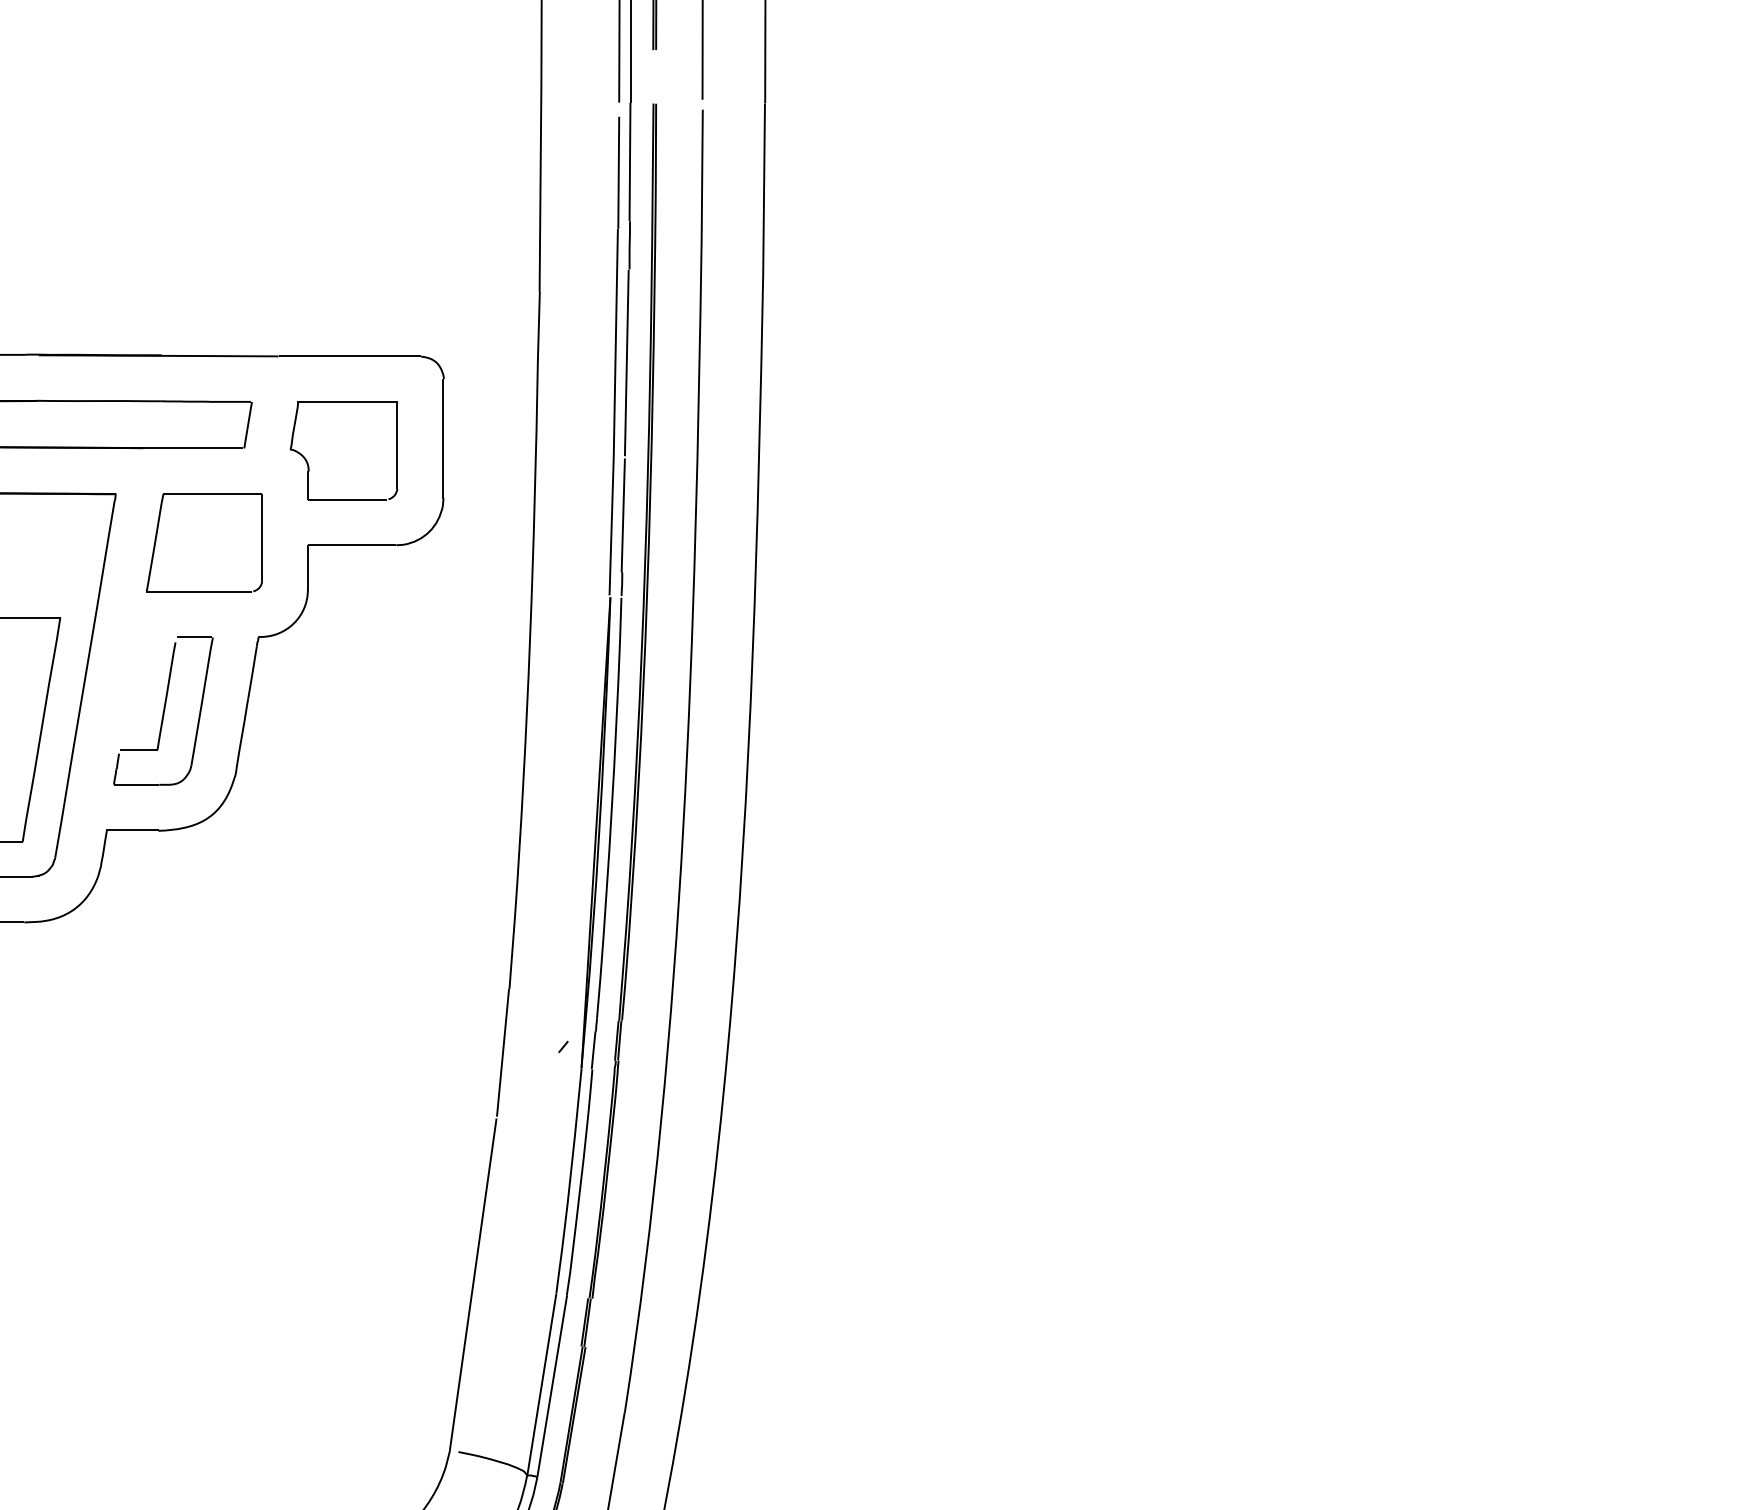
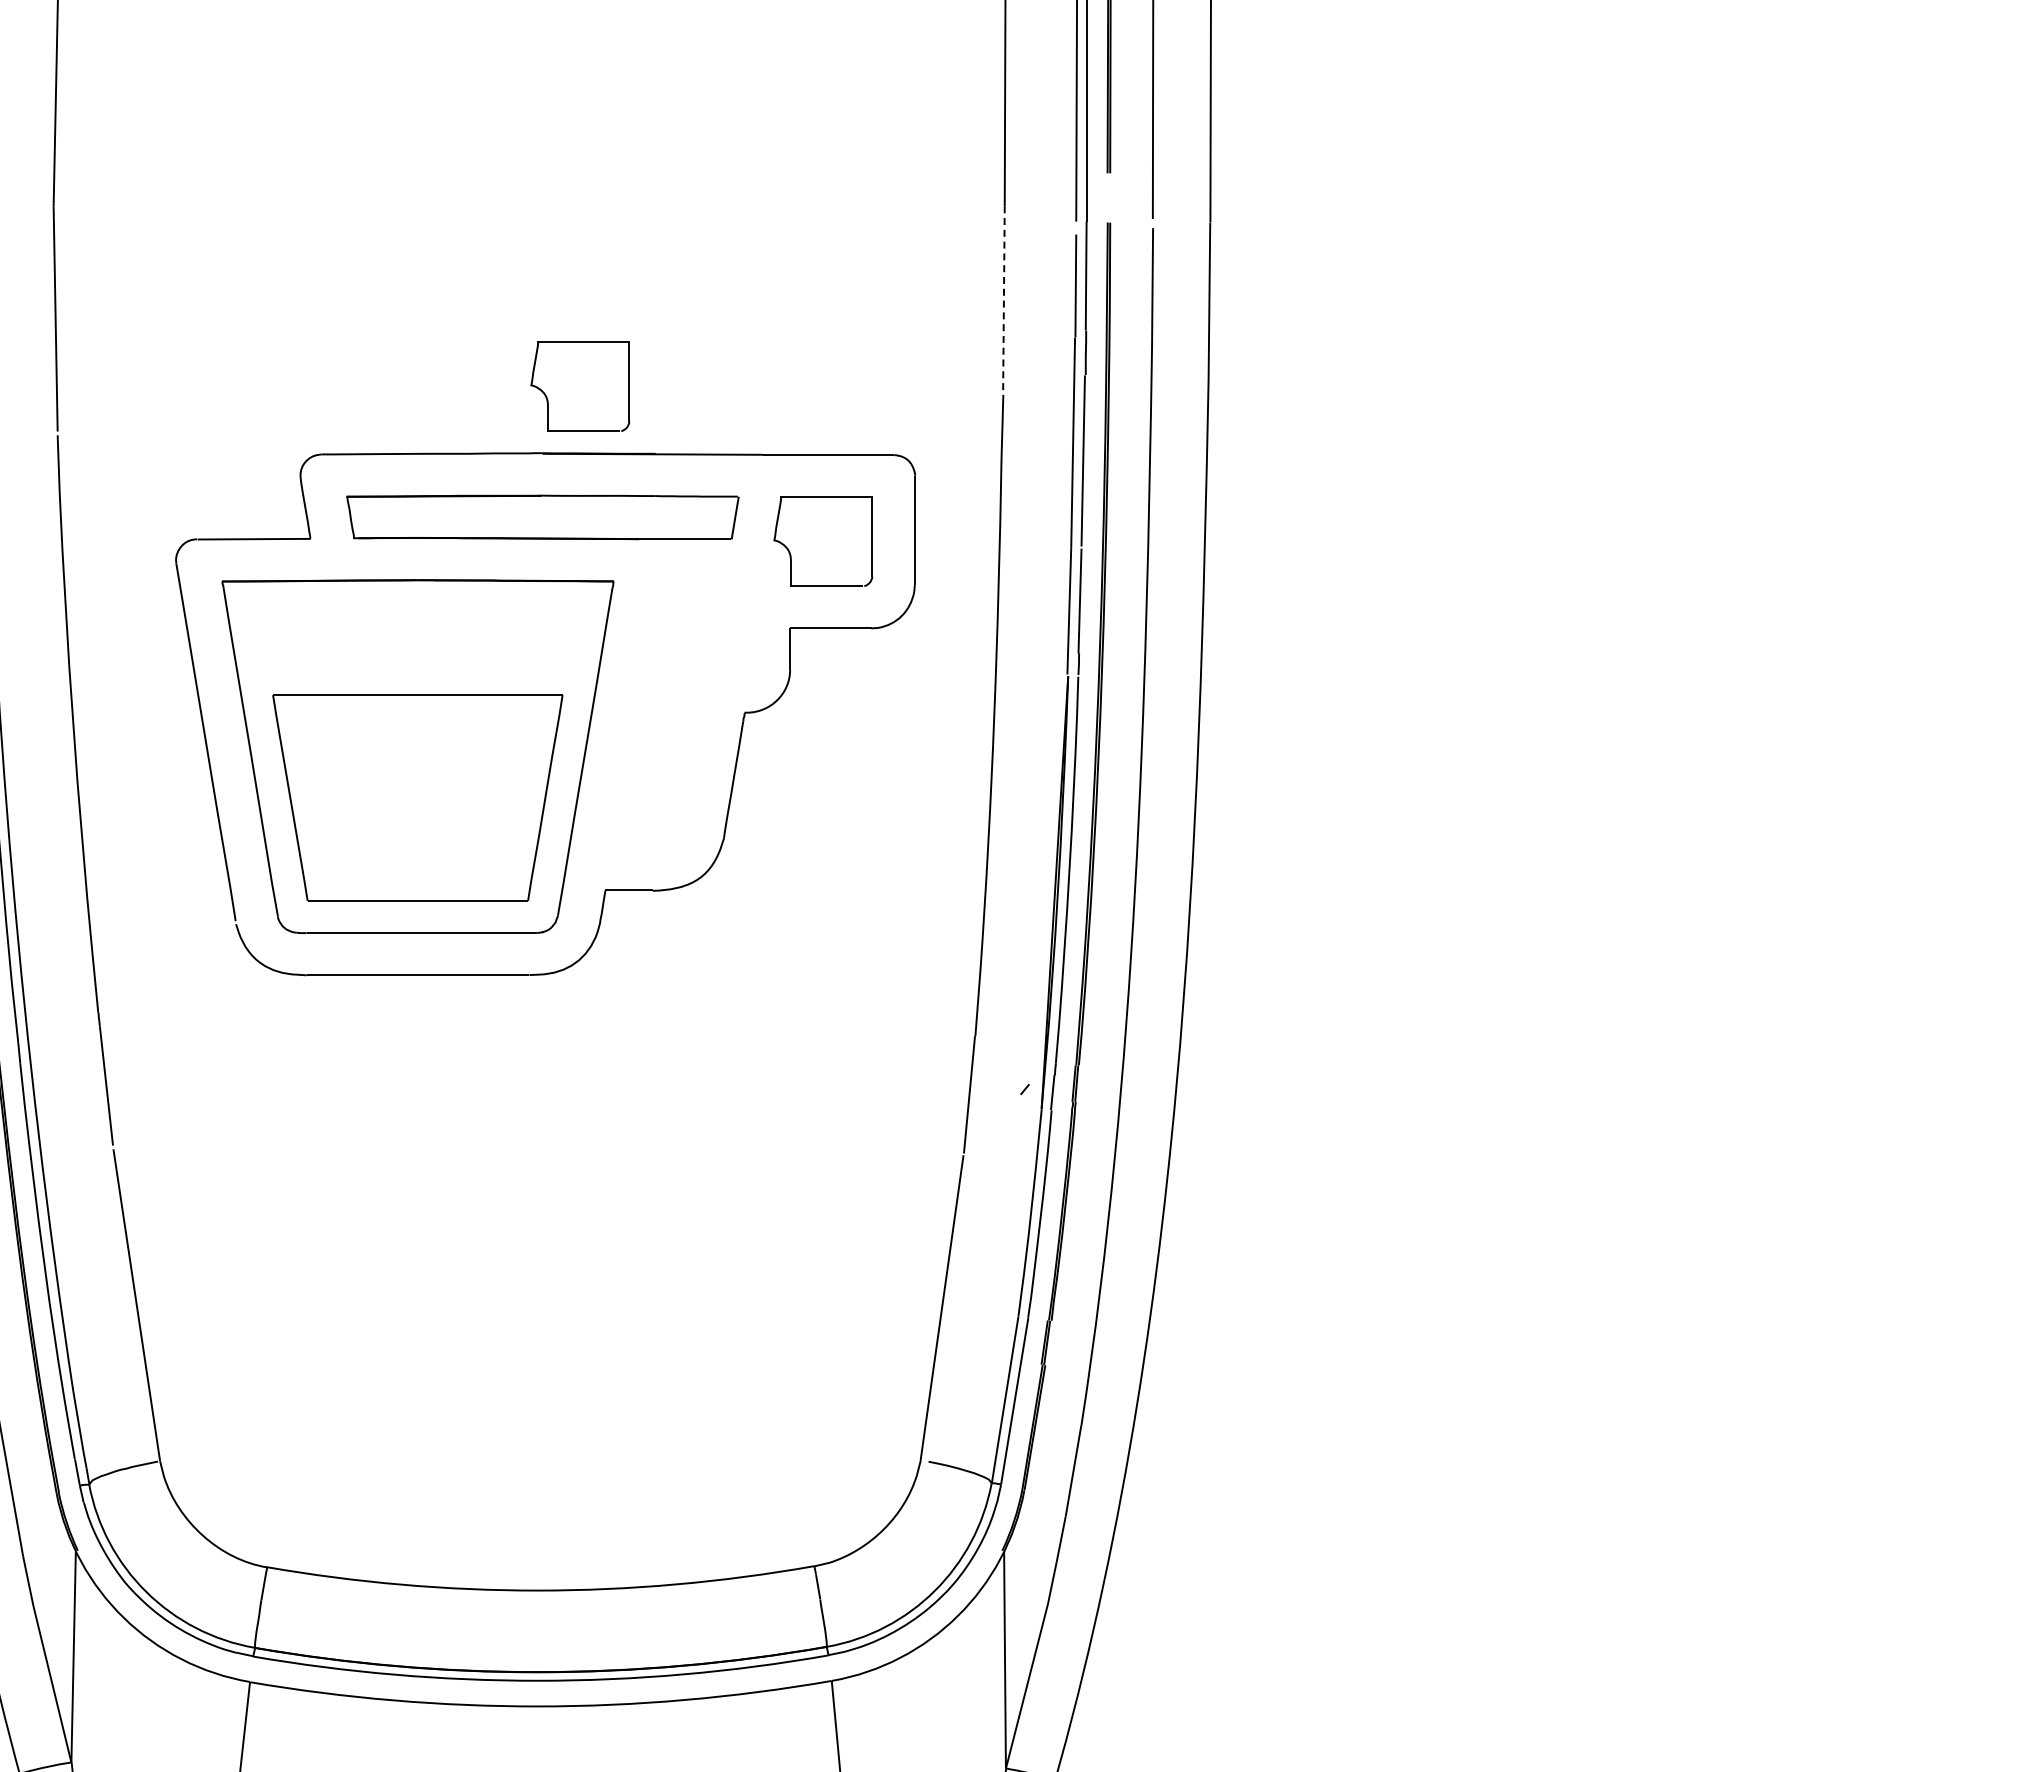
line: (540, 189) -> (1003, 301), solid -> dashed
part: (44, 296) -> (548, 399), added
part: (158, 533) -> (652, 617), removed
part: (163, 710) -> (657, 780), removed

